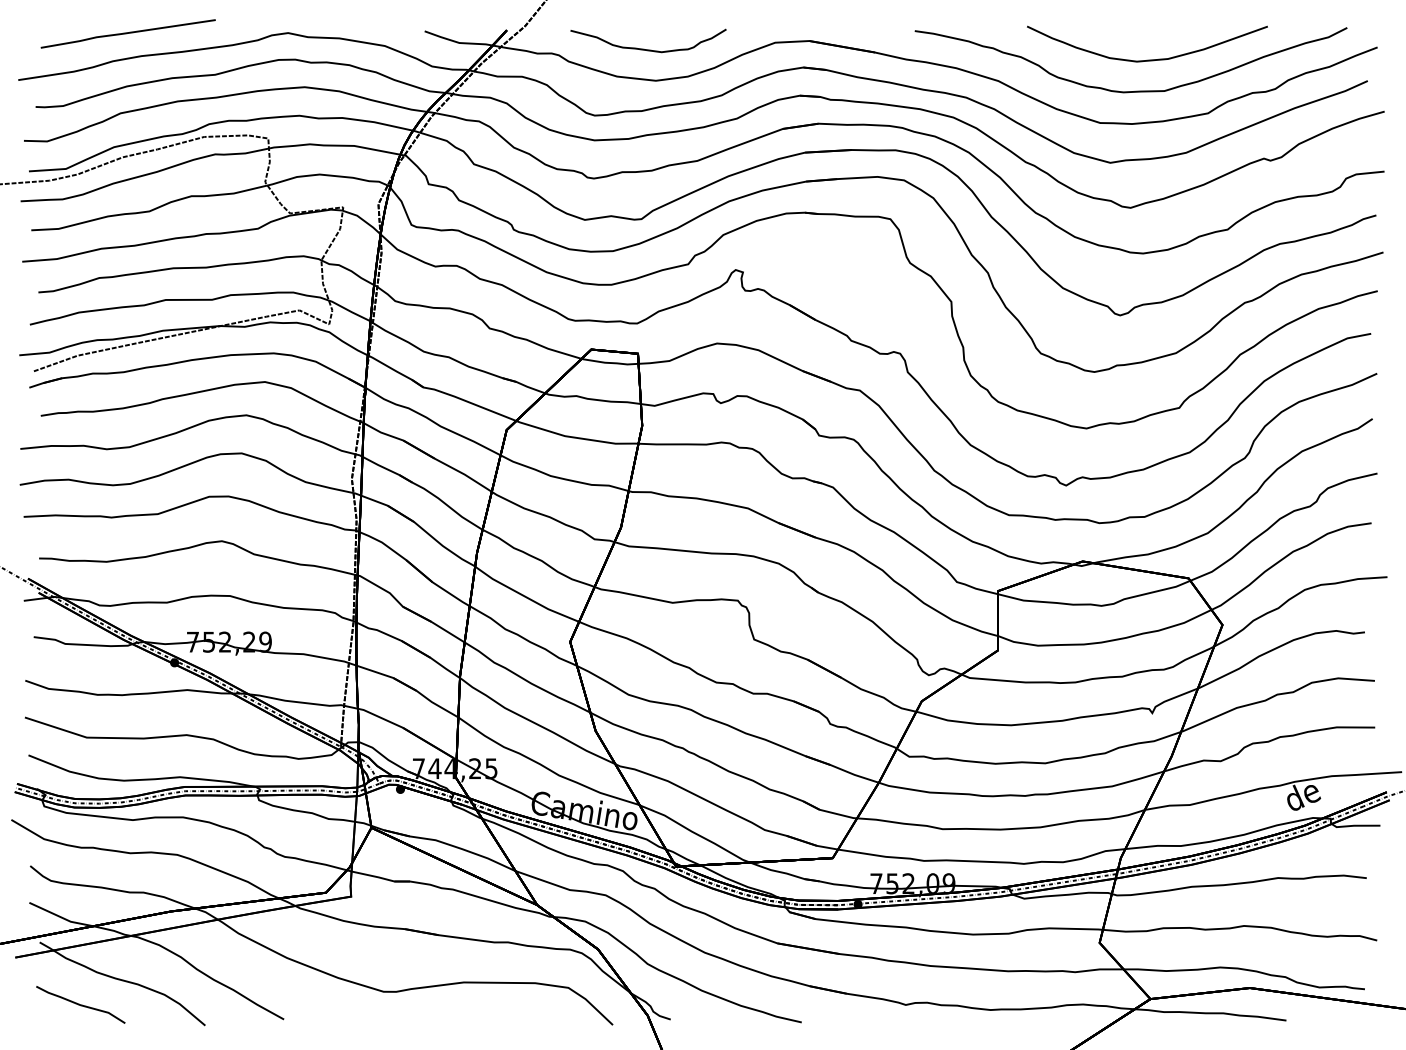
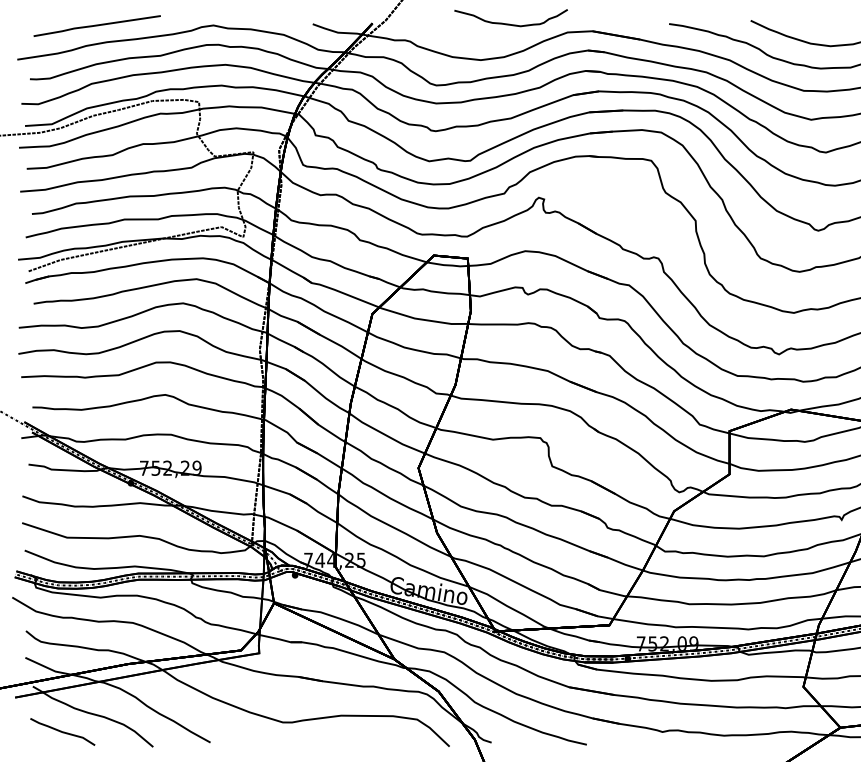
curve: (644, 48) -> (508, 23), moved

